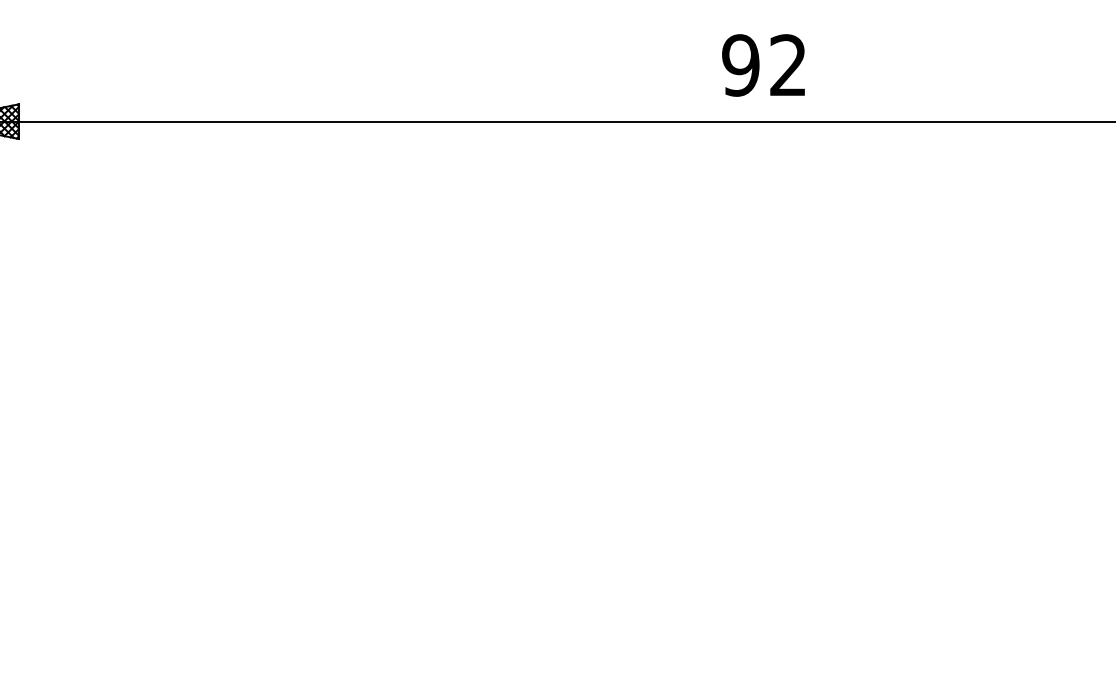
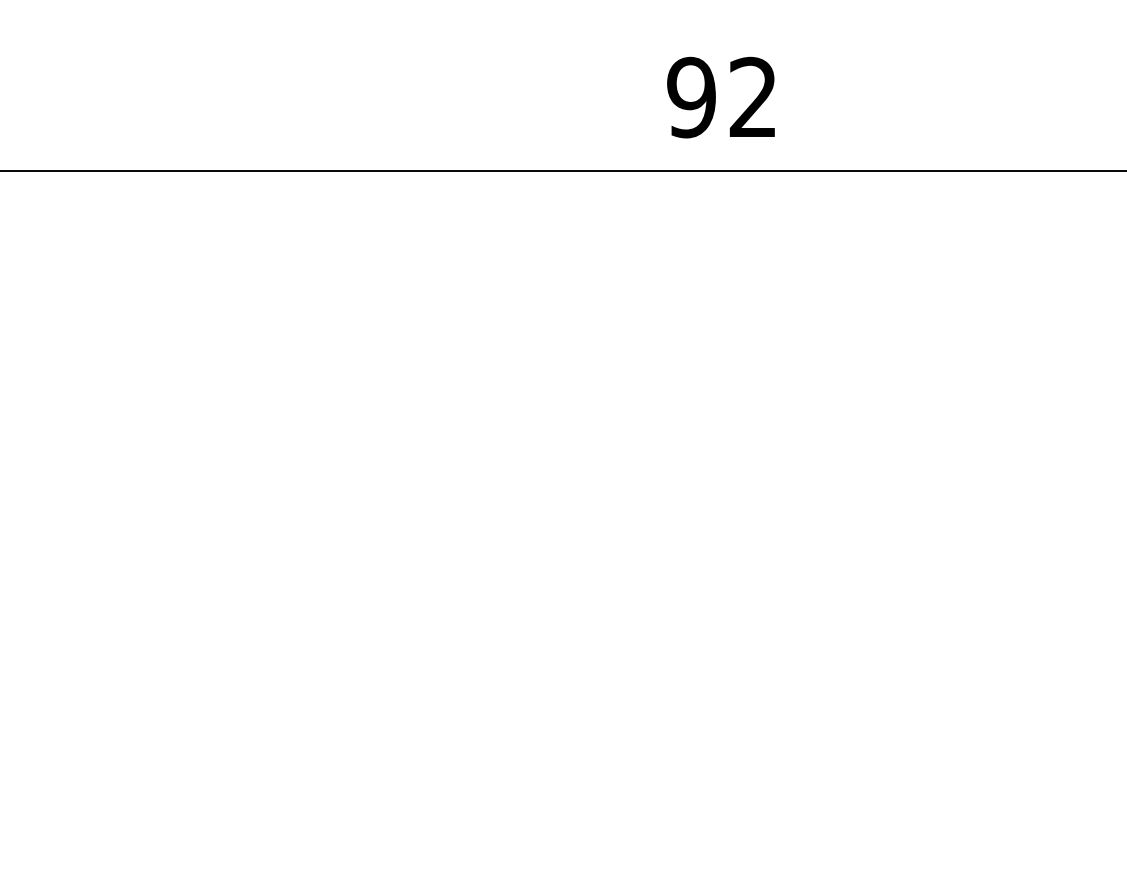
text: (763, 65) -> (721, 97), moved

